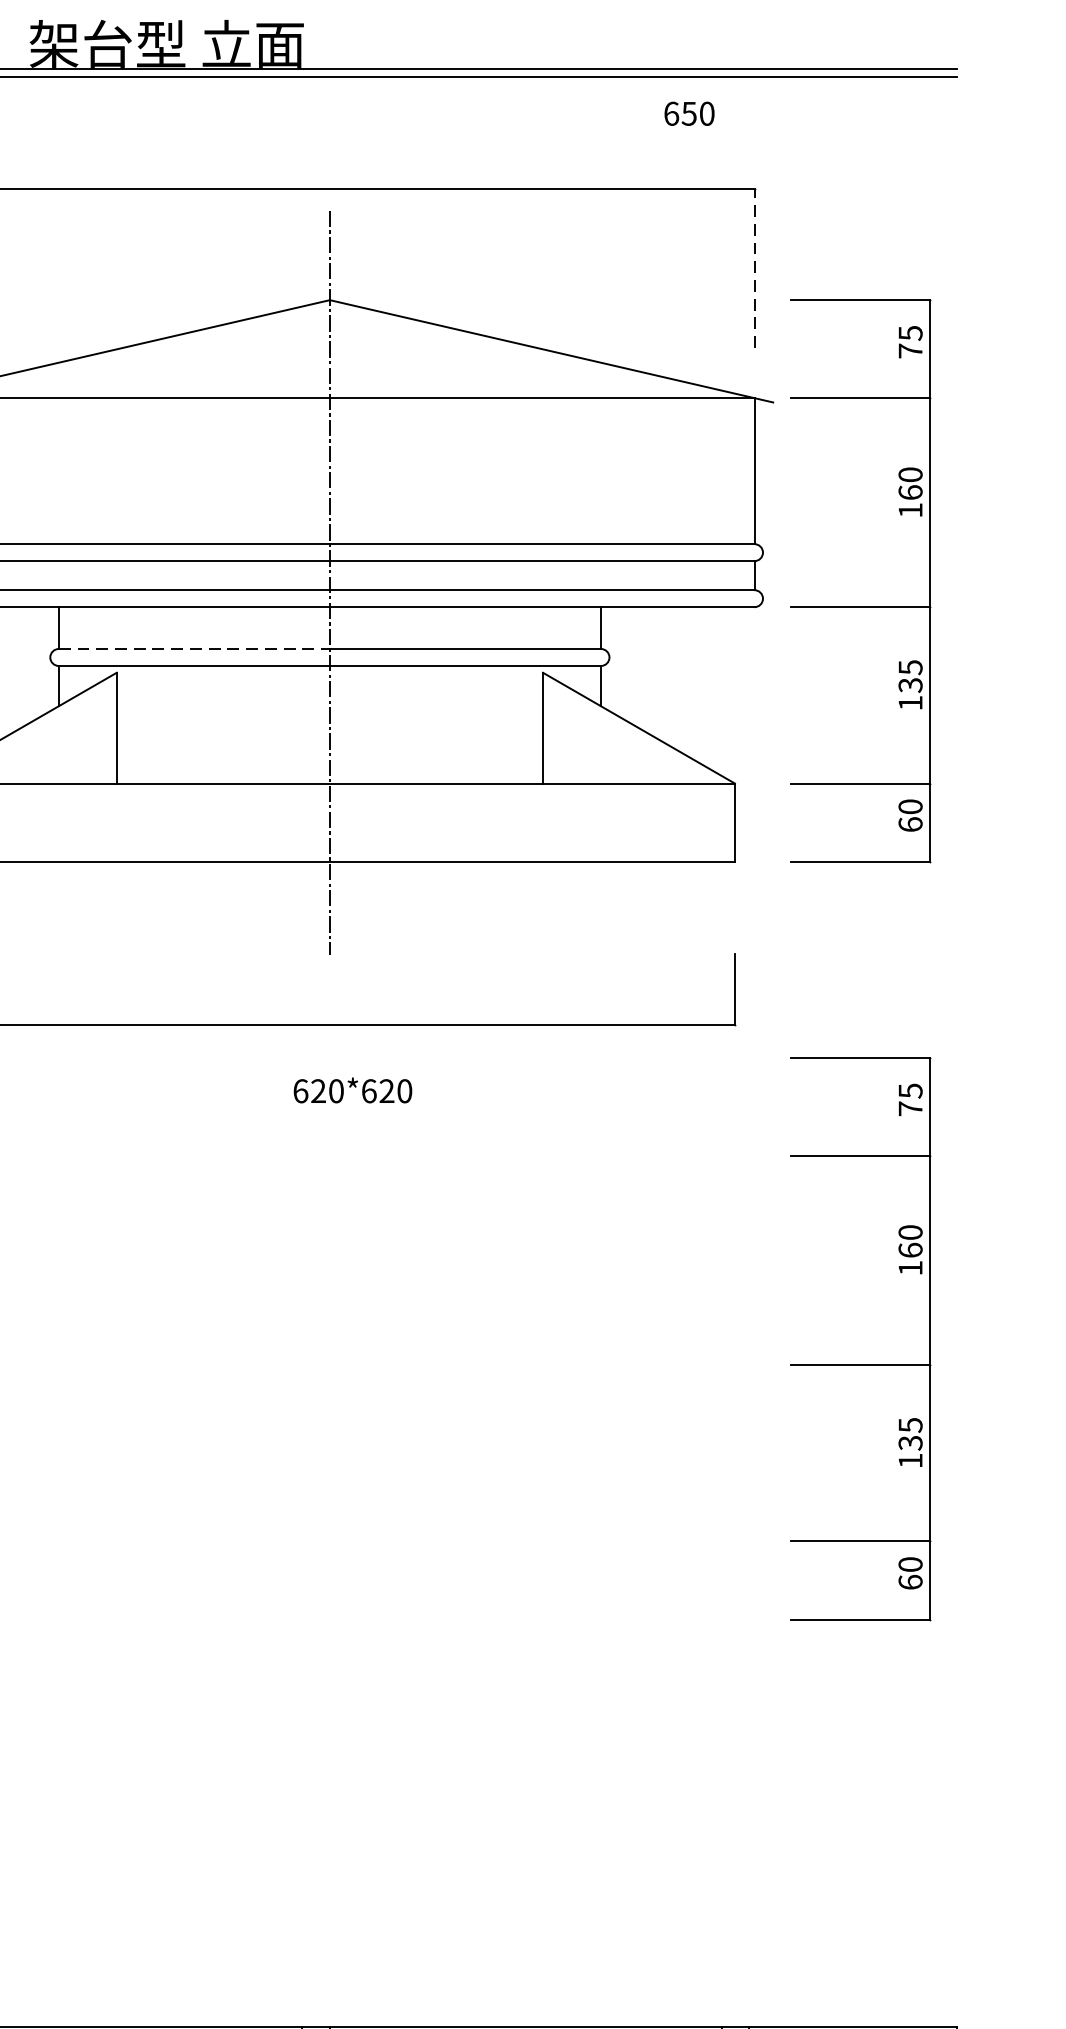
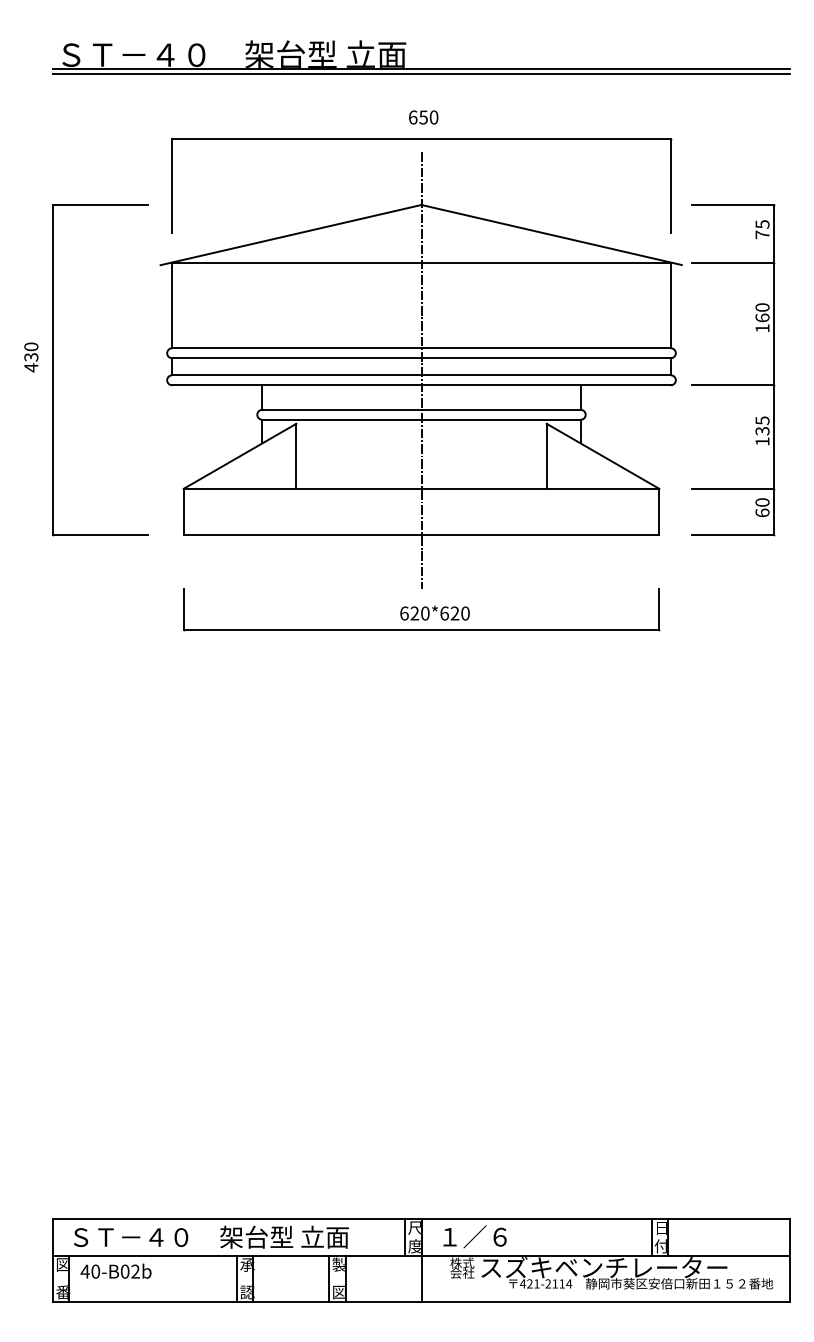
text: (689, 113) -> (423, 117), moved
line: (753, 268) -> (670, 186), dashed -> solid
line: (193, 648) -> (341, 409), dashed -> solid
text: (352, 1089) -> (434, 612), moved
part: (861, 1363) -> (733, 829), removed

